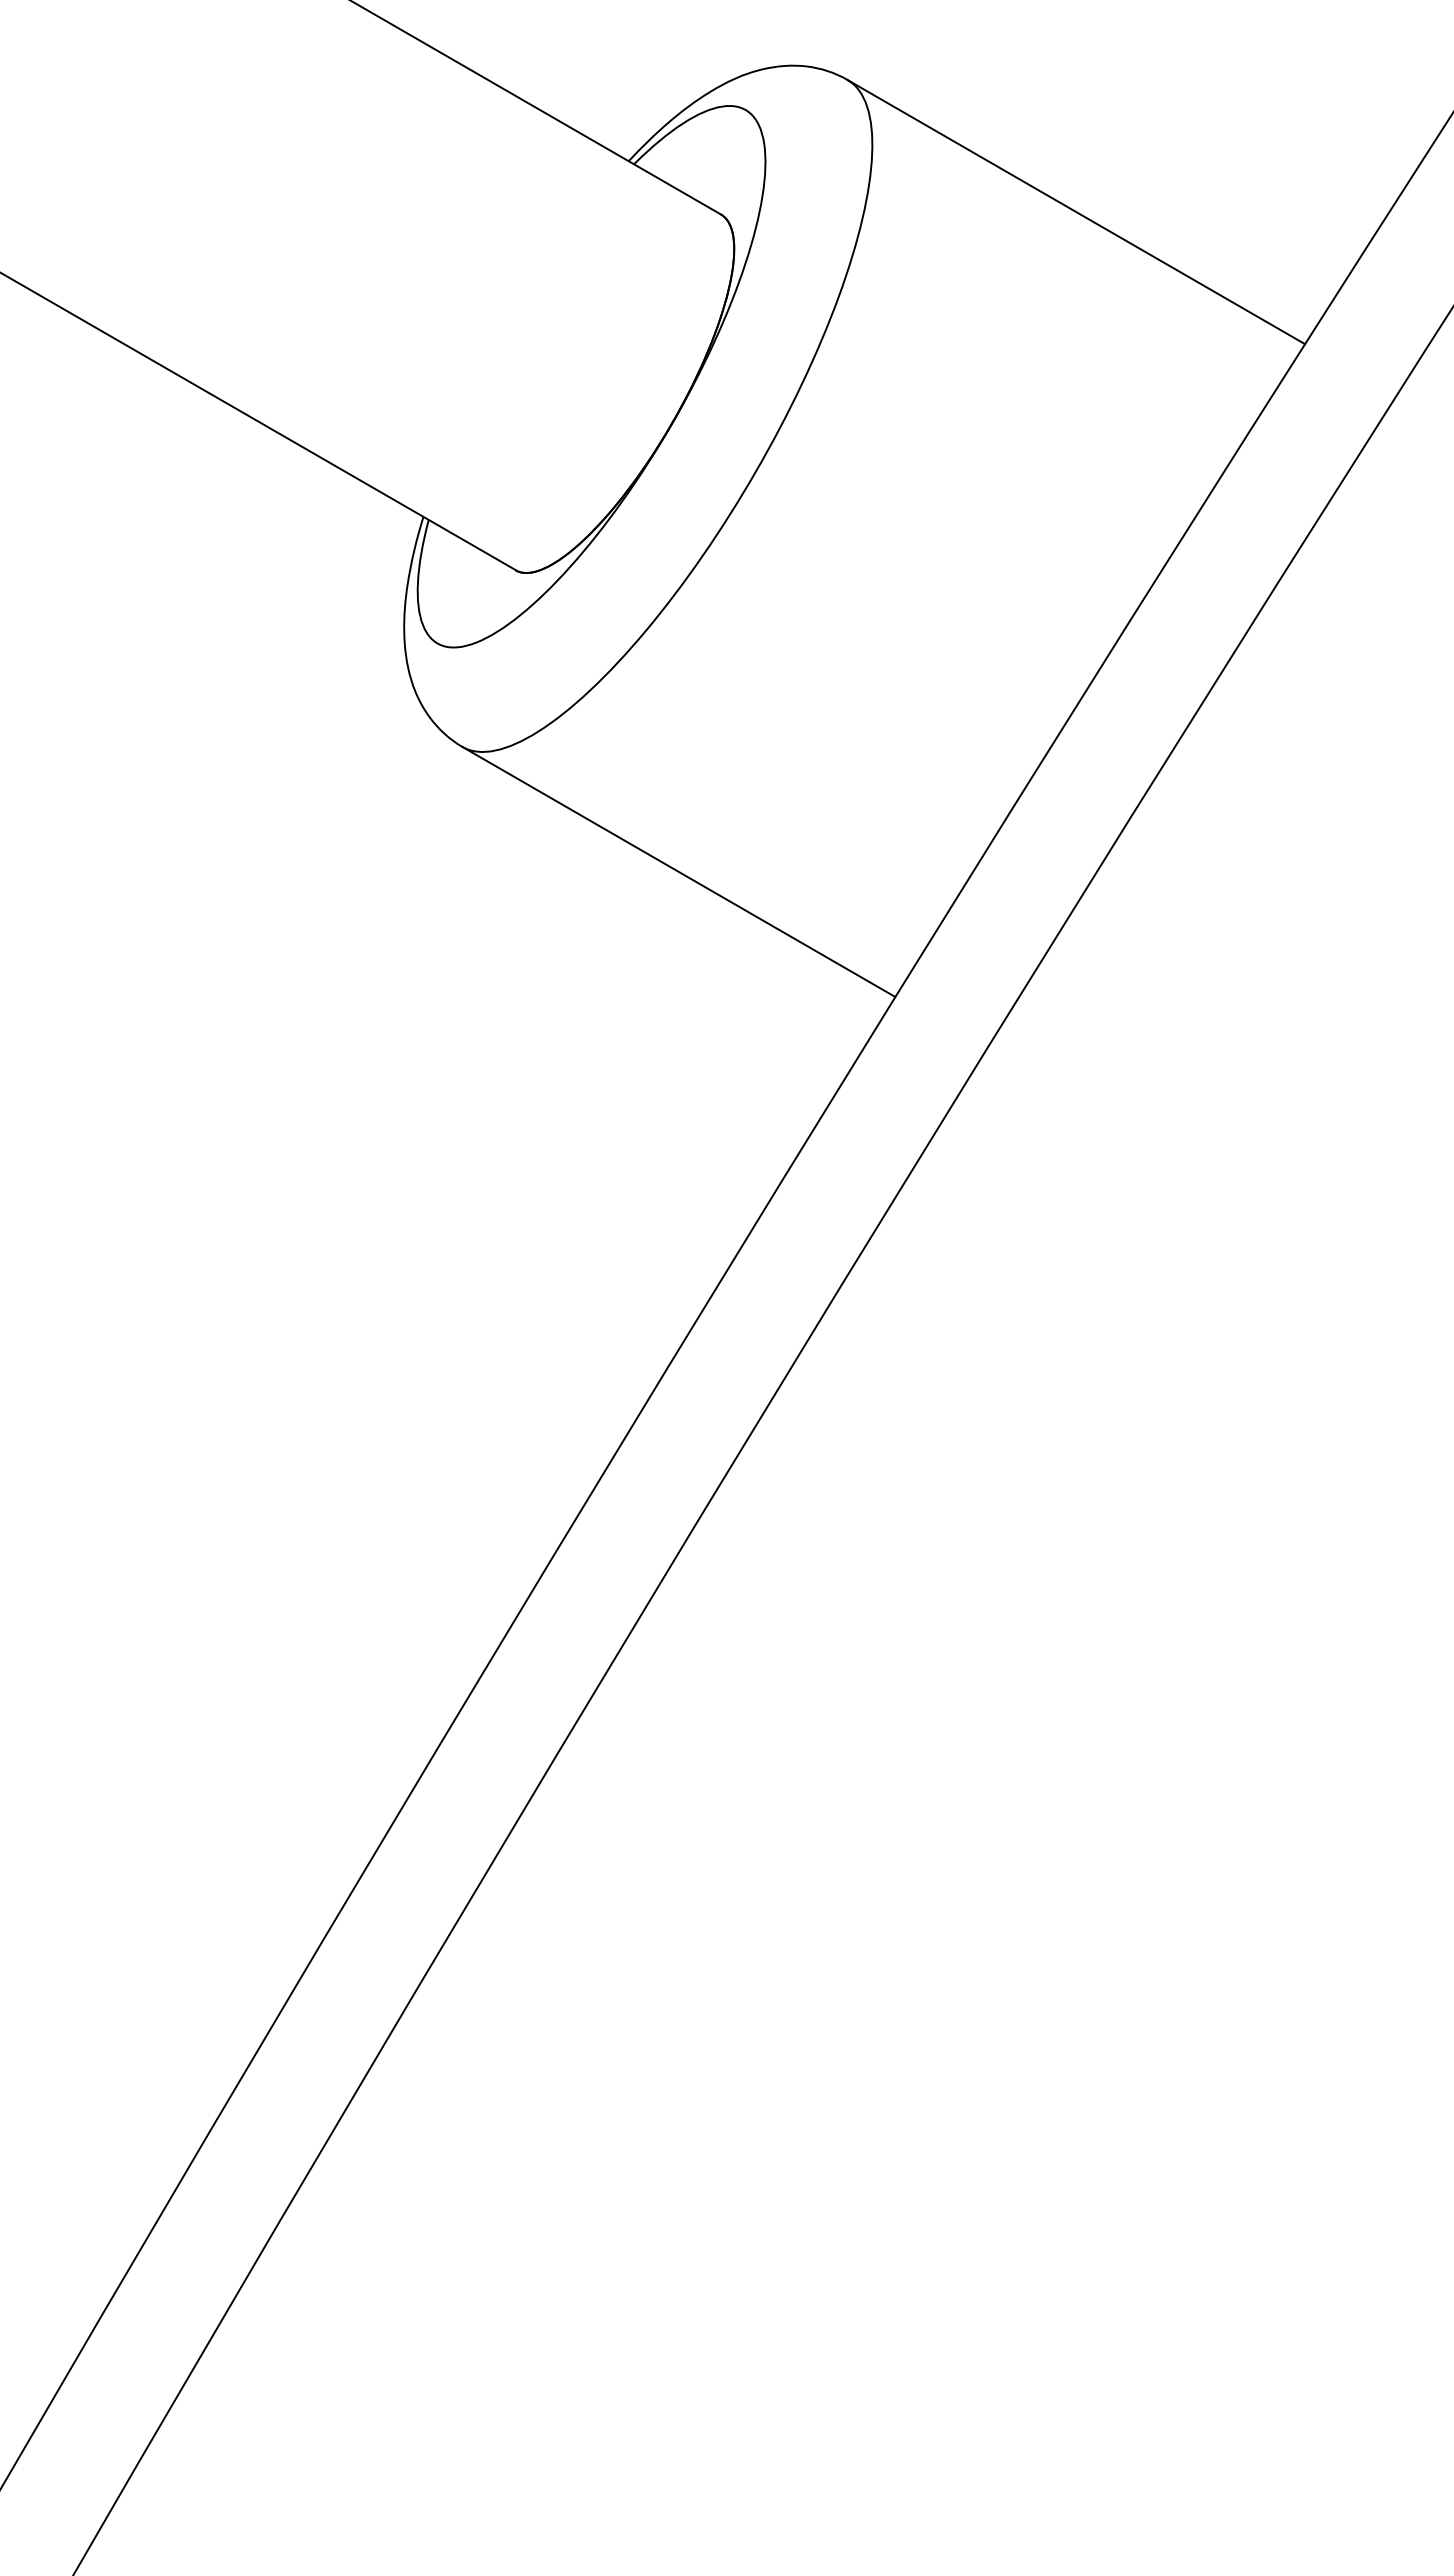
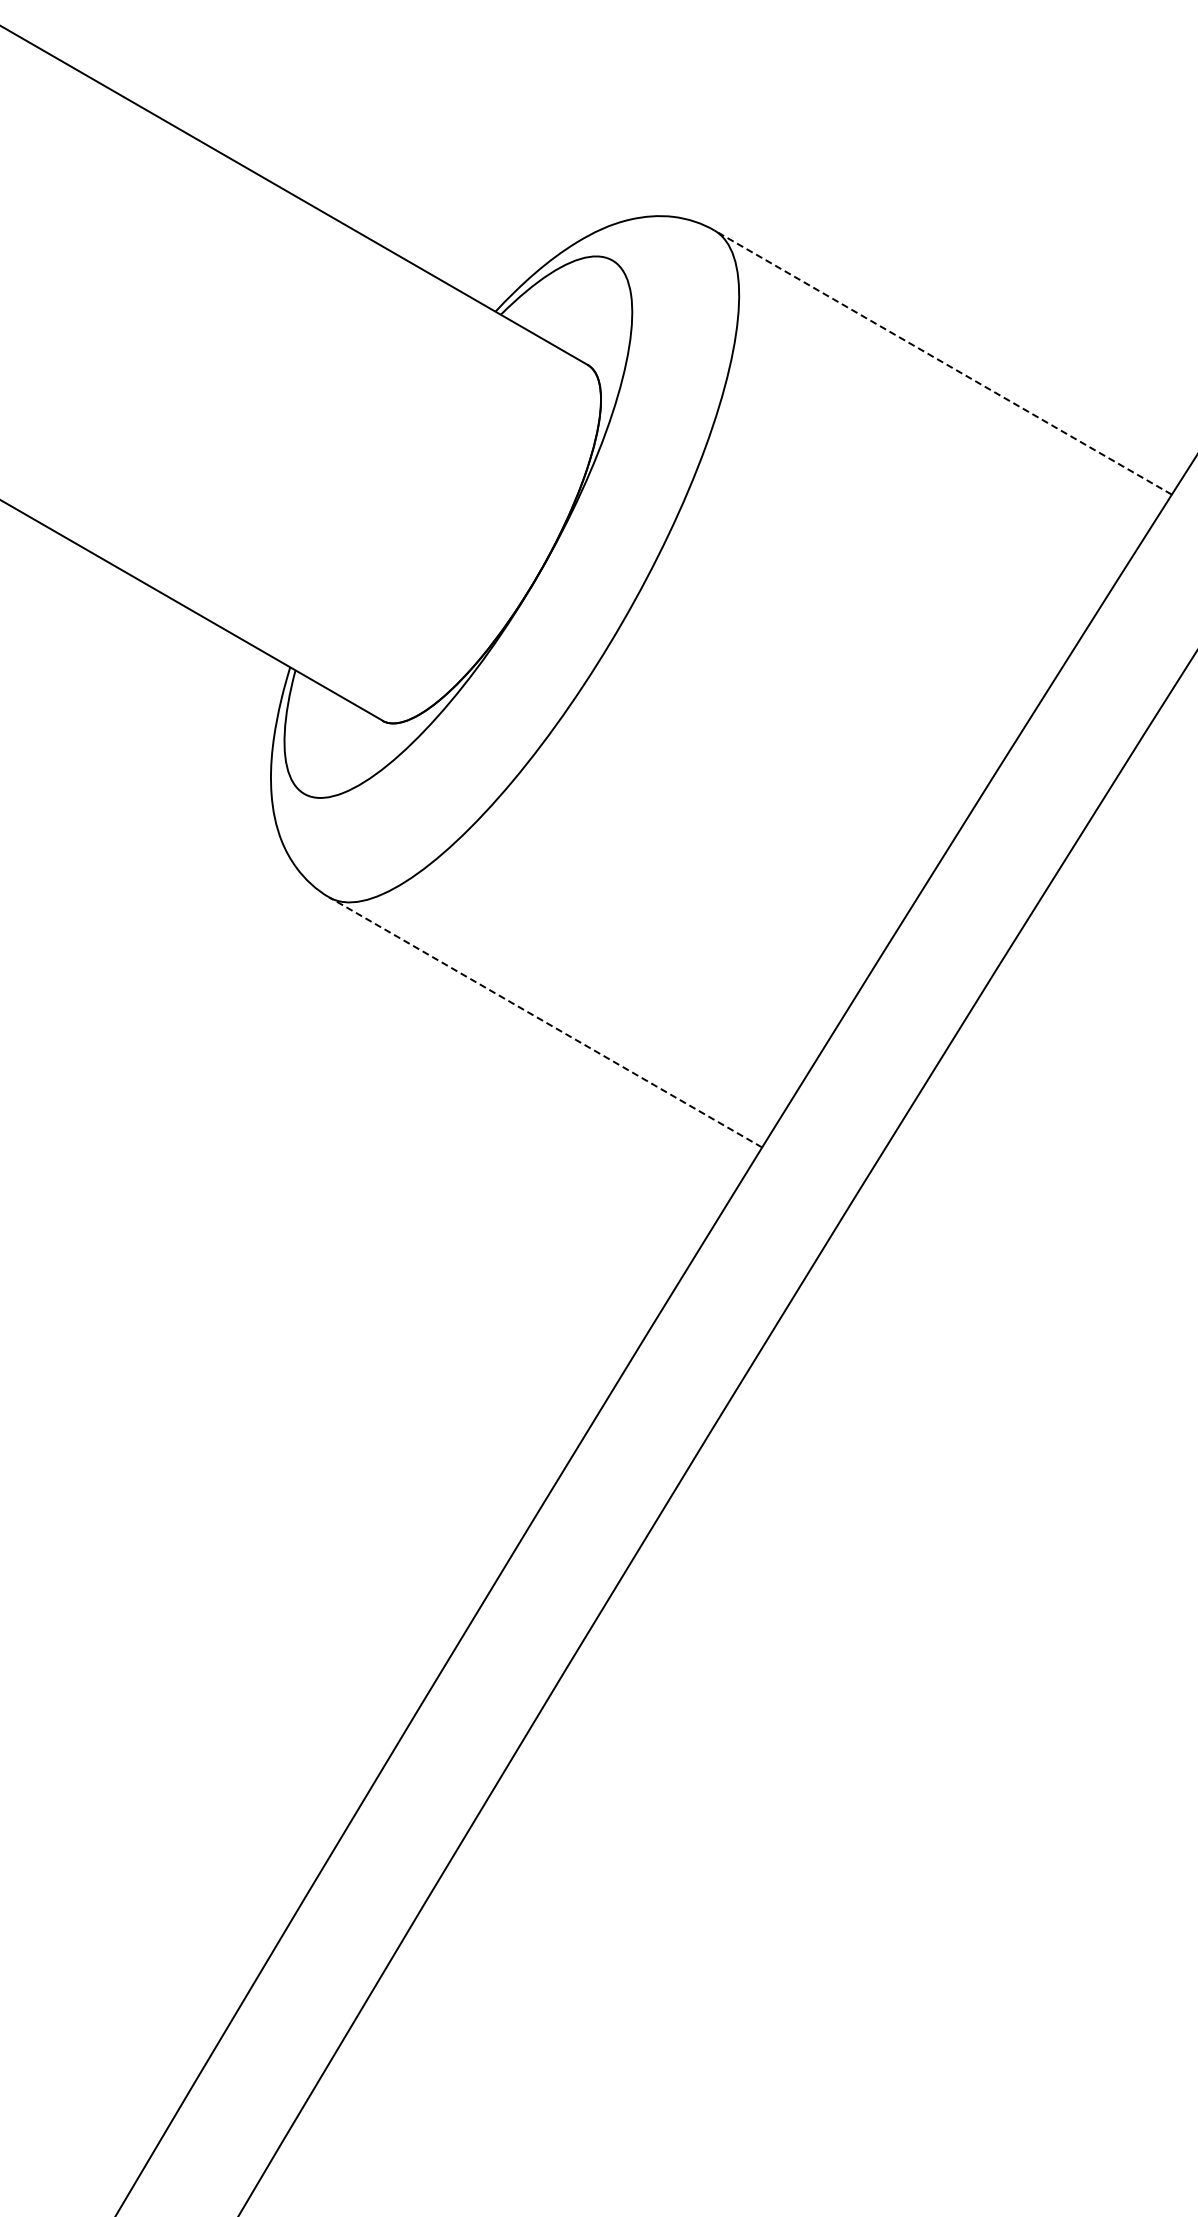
line: (1075, 211) -> (942, 361), solid -> dashed
line: (678, 871) -> (545, 1021), solid -> dashed

